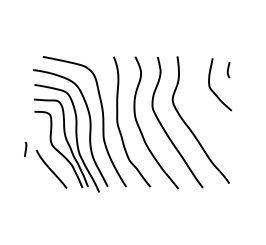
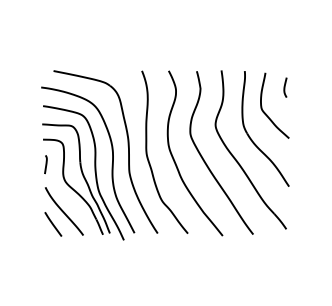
part: (200, 109) -> (250, 136), added
line: (25, 149) -> (45, 164), moved
line: (42, 179) -> (53, 224), added

